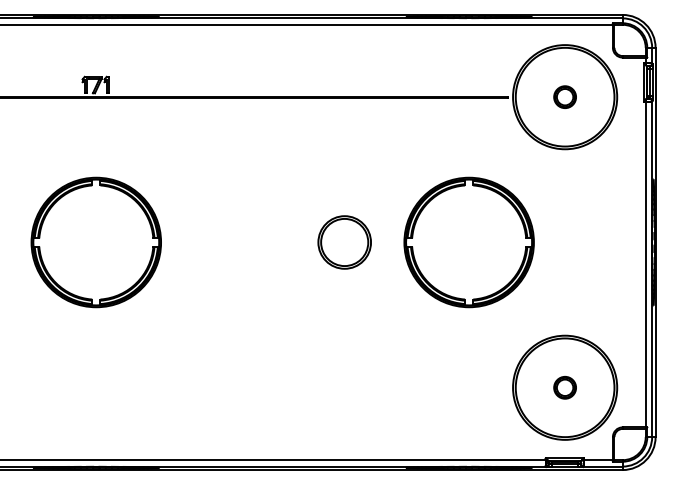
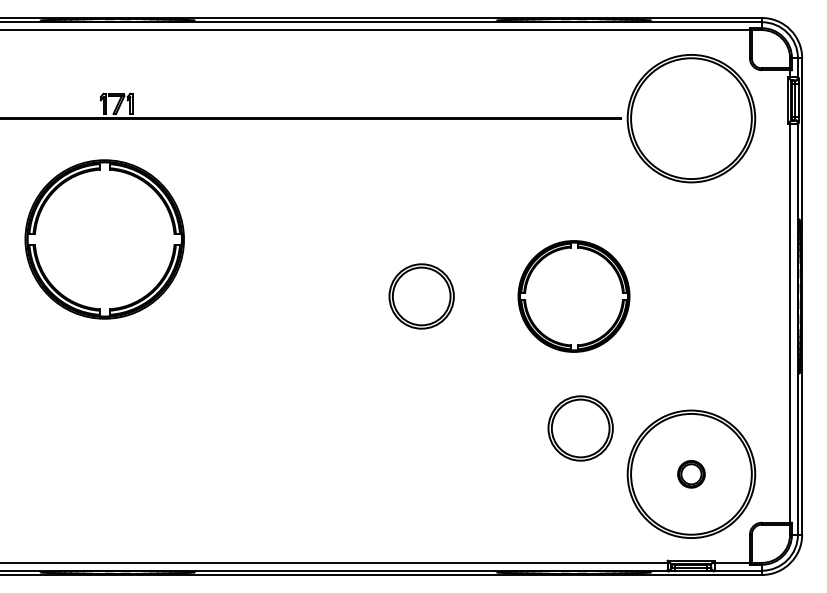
part: (565, 97) -> (691, 118), removed
part: (96, 242) -> (104, 239), moved
part: (468, 242) -> (573, 296), size x0.7
part: (474, 350) -> (580, 428), added

